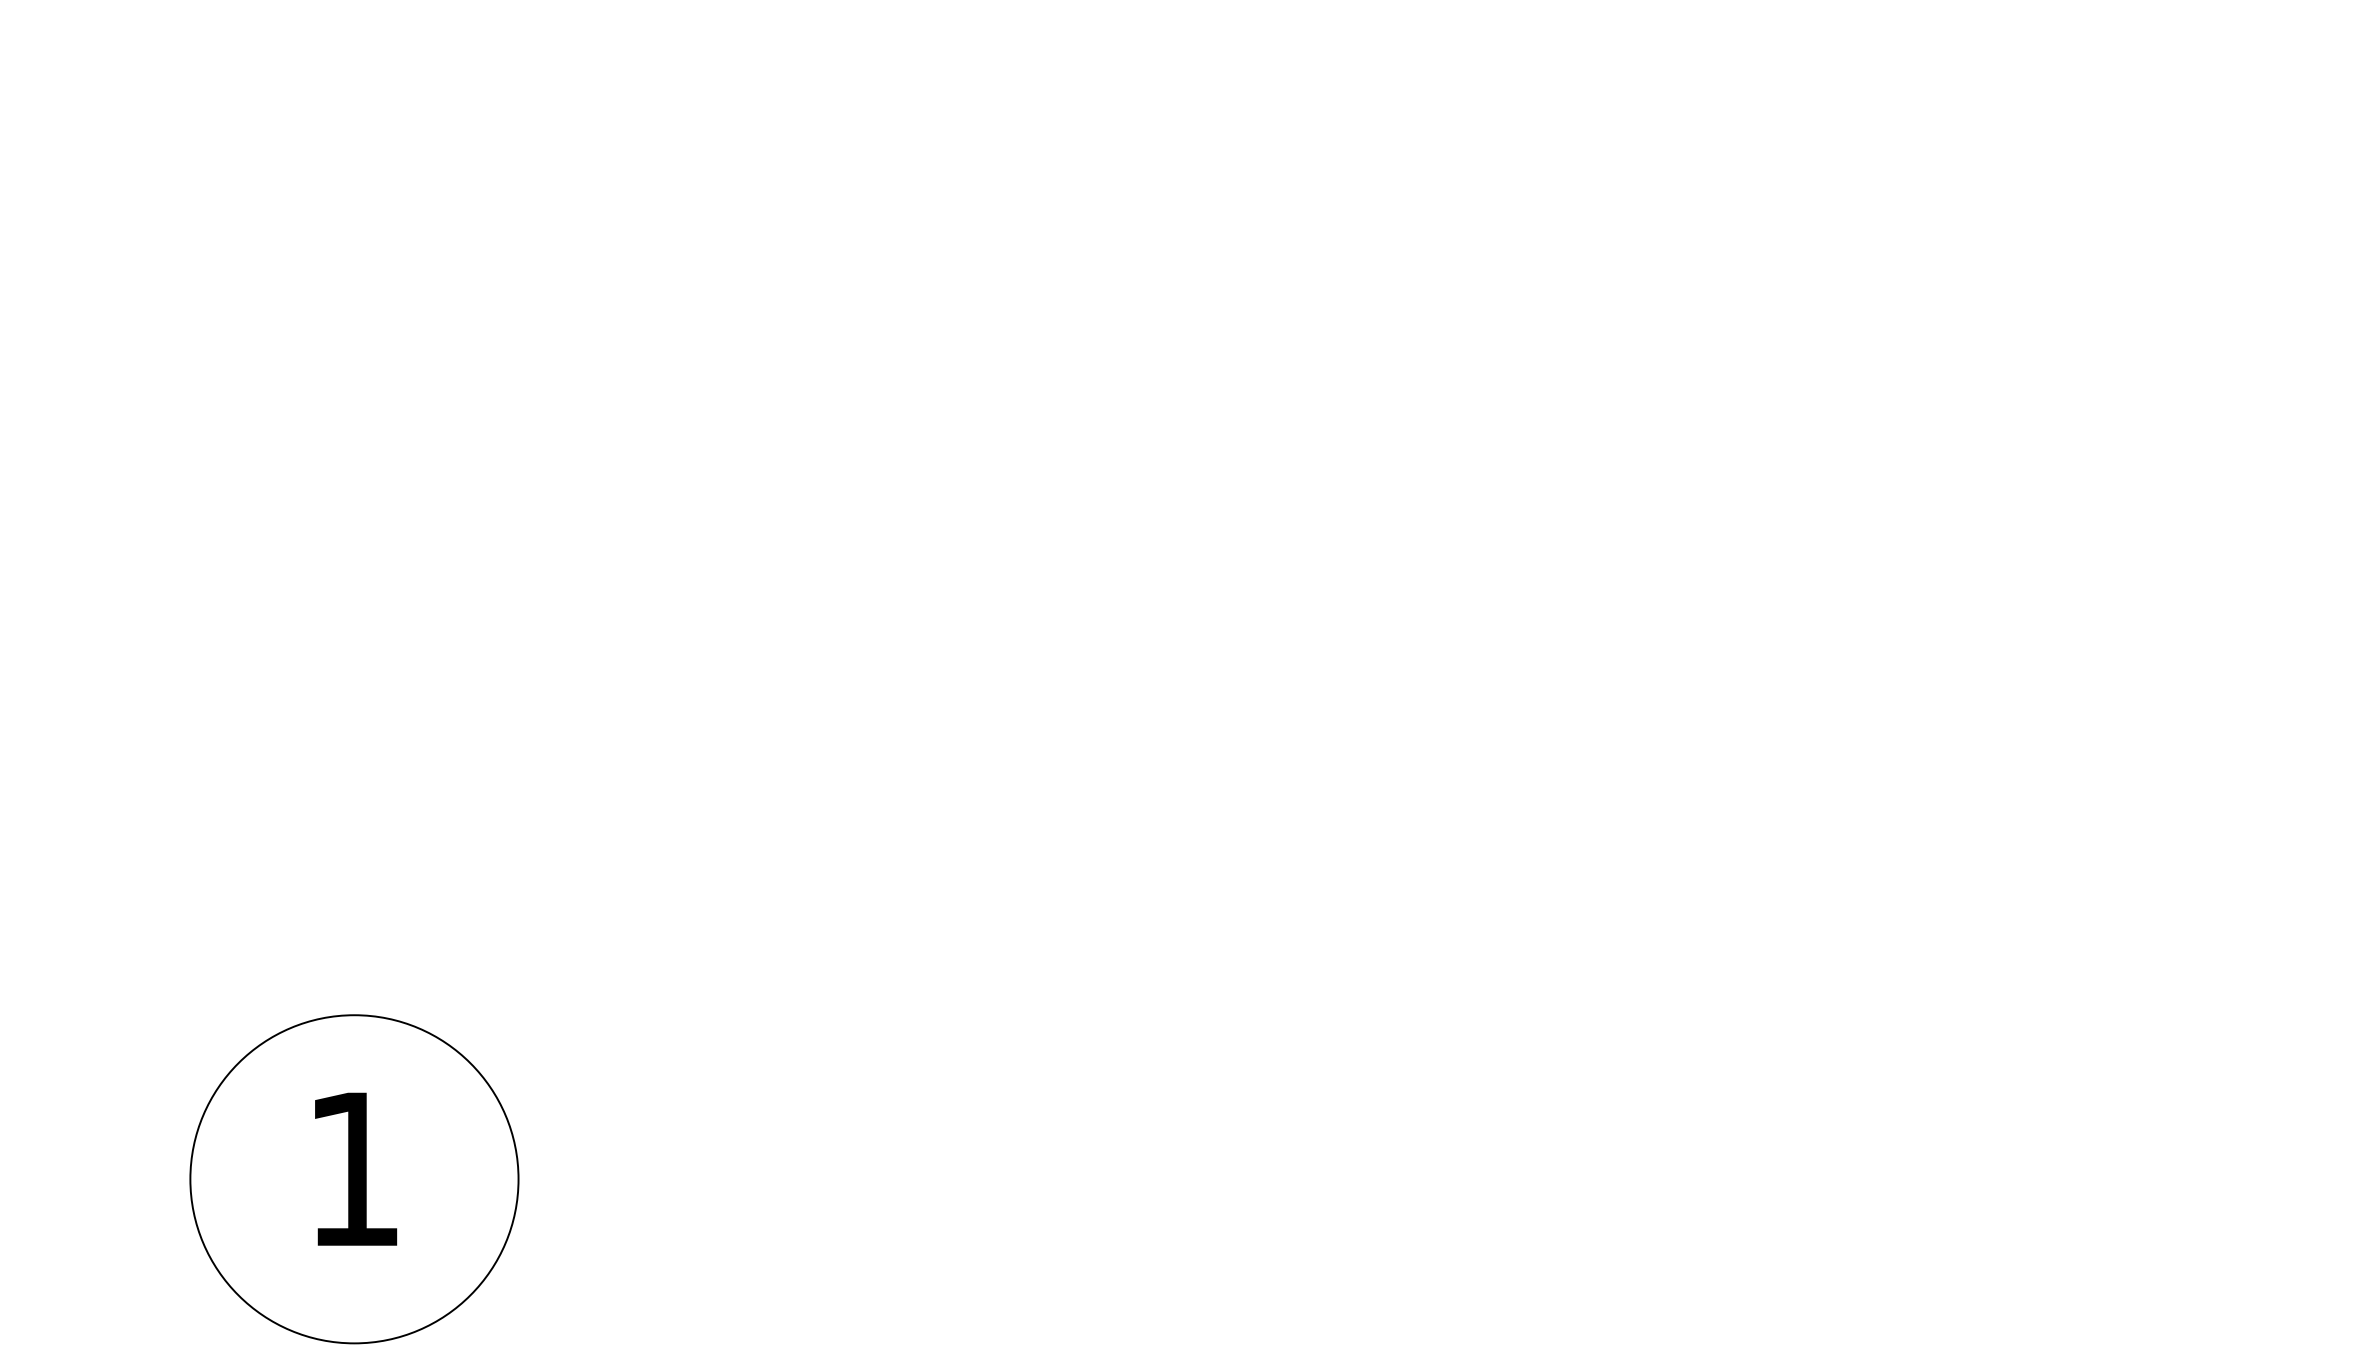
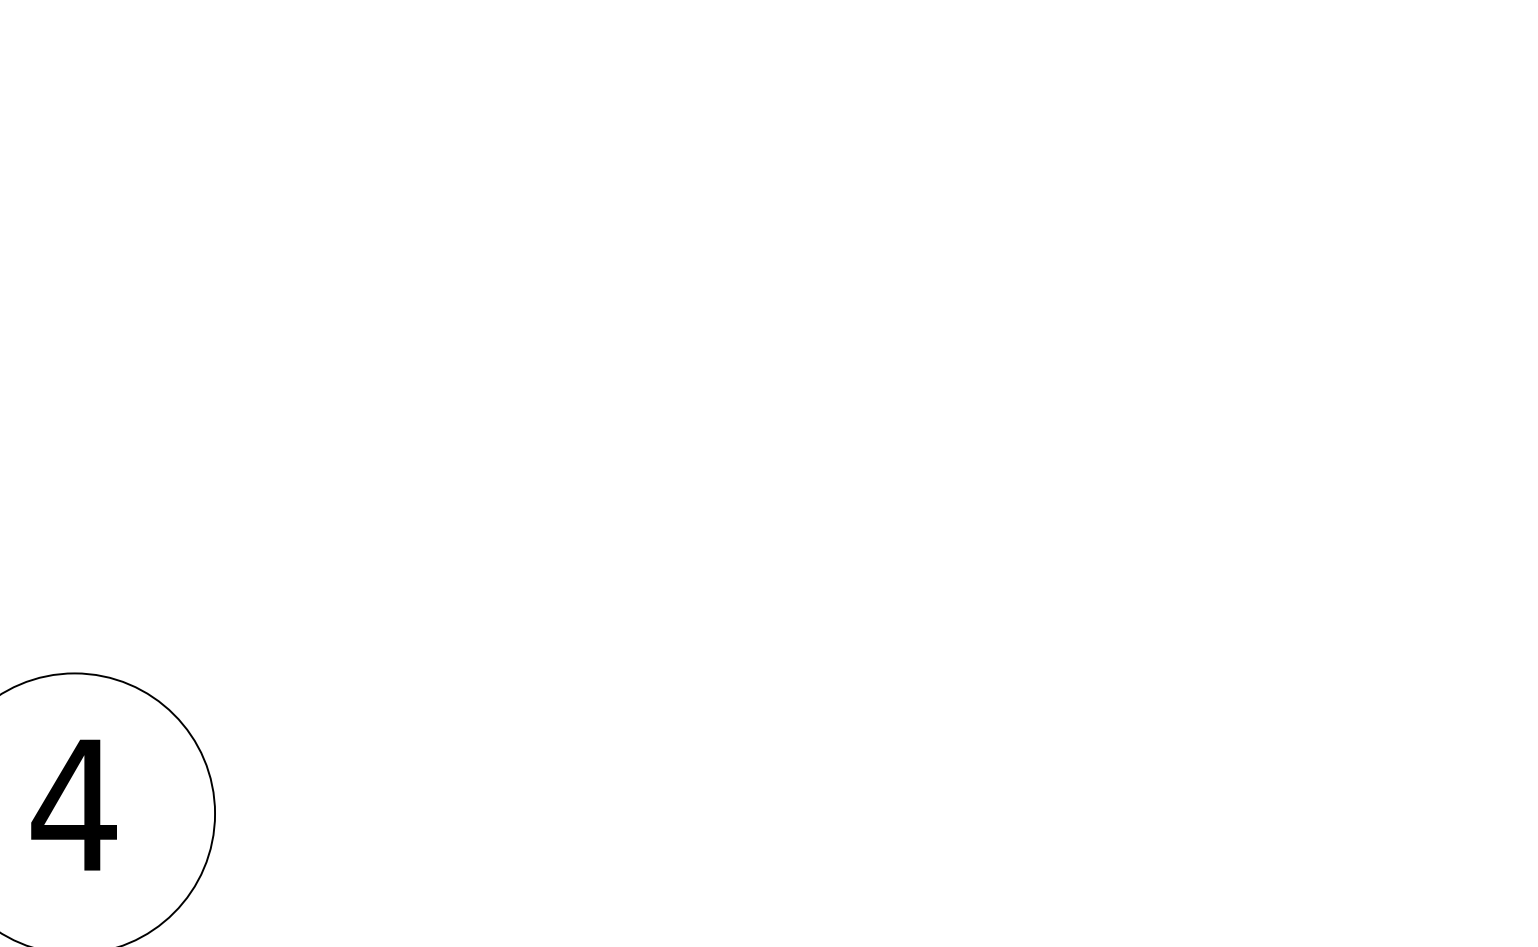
text: (353, 1168) -> (73, 804), 1 -> 4

